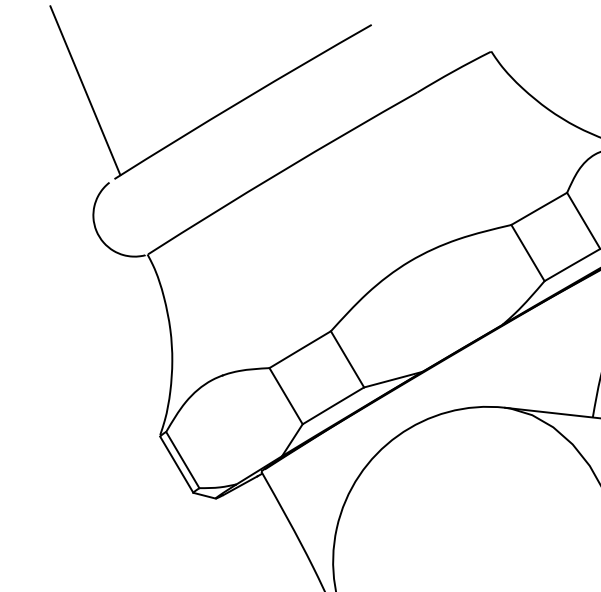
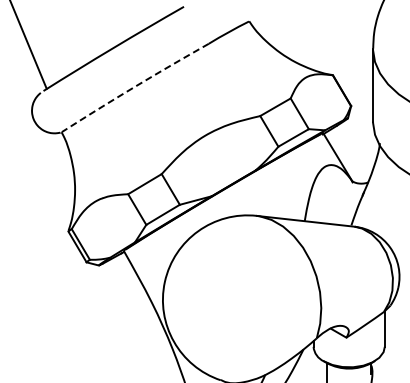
arc: (281, 170) -> (134, 86), solid -> dashed

